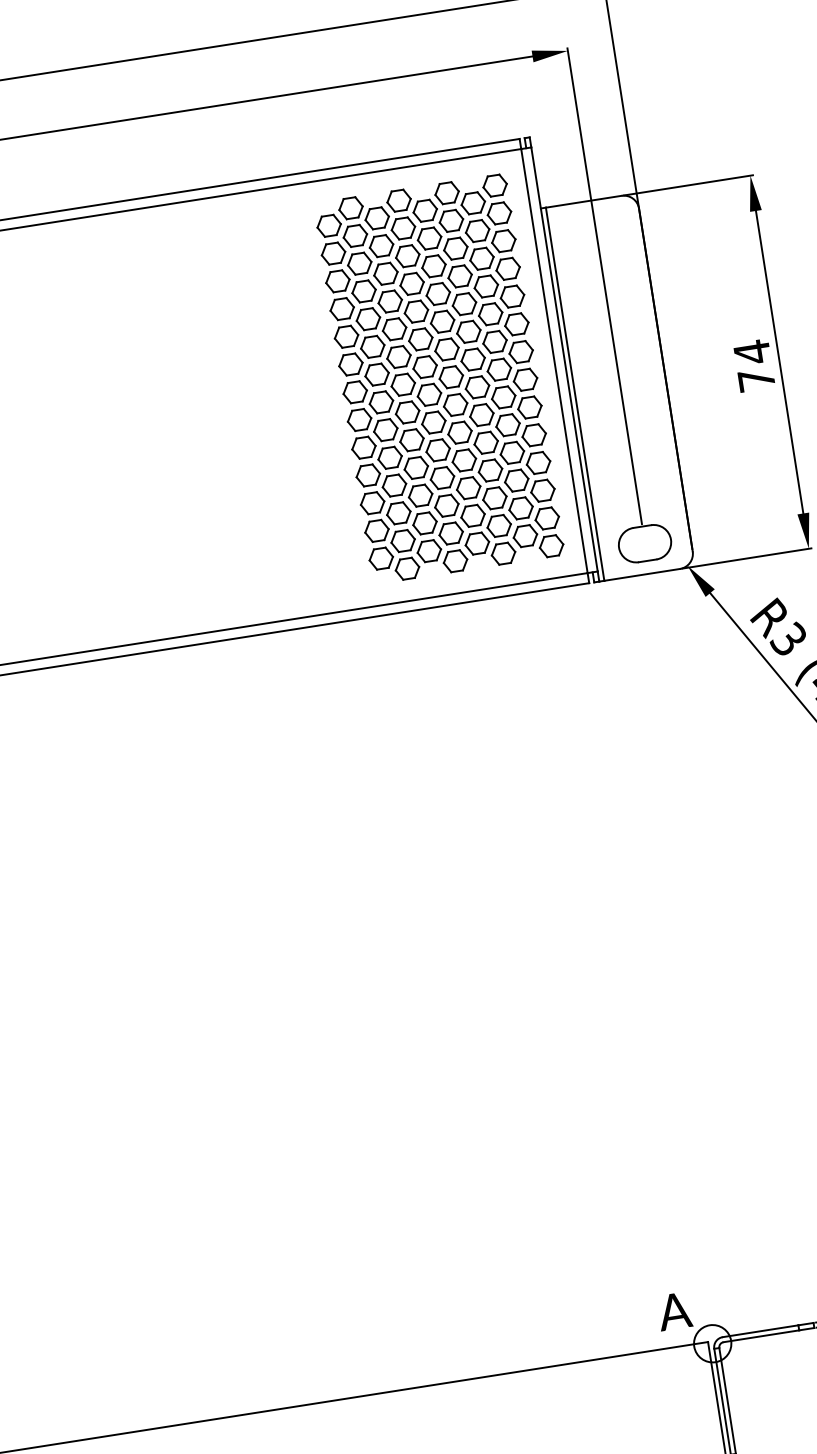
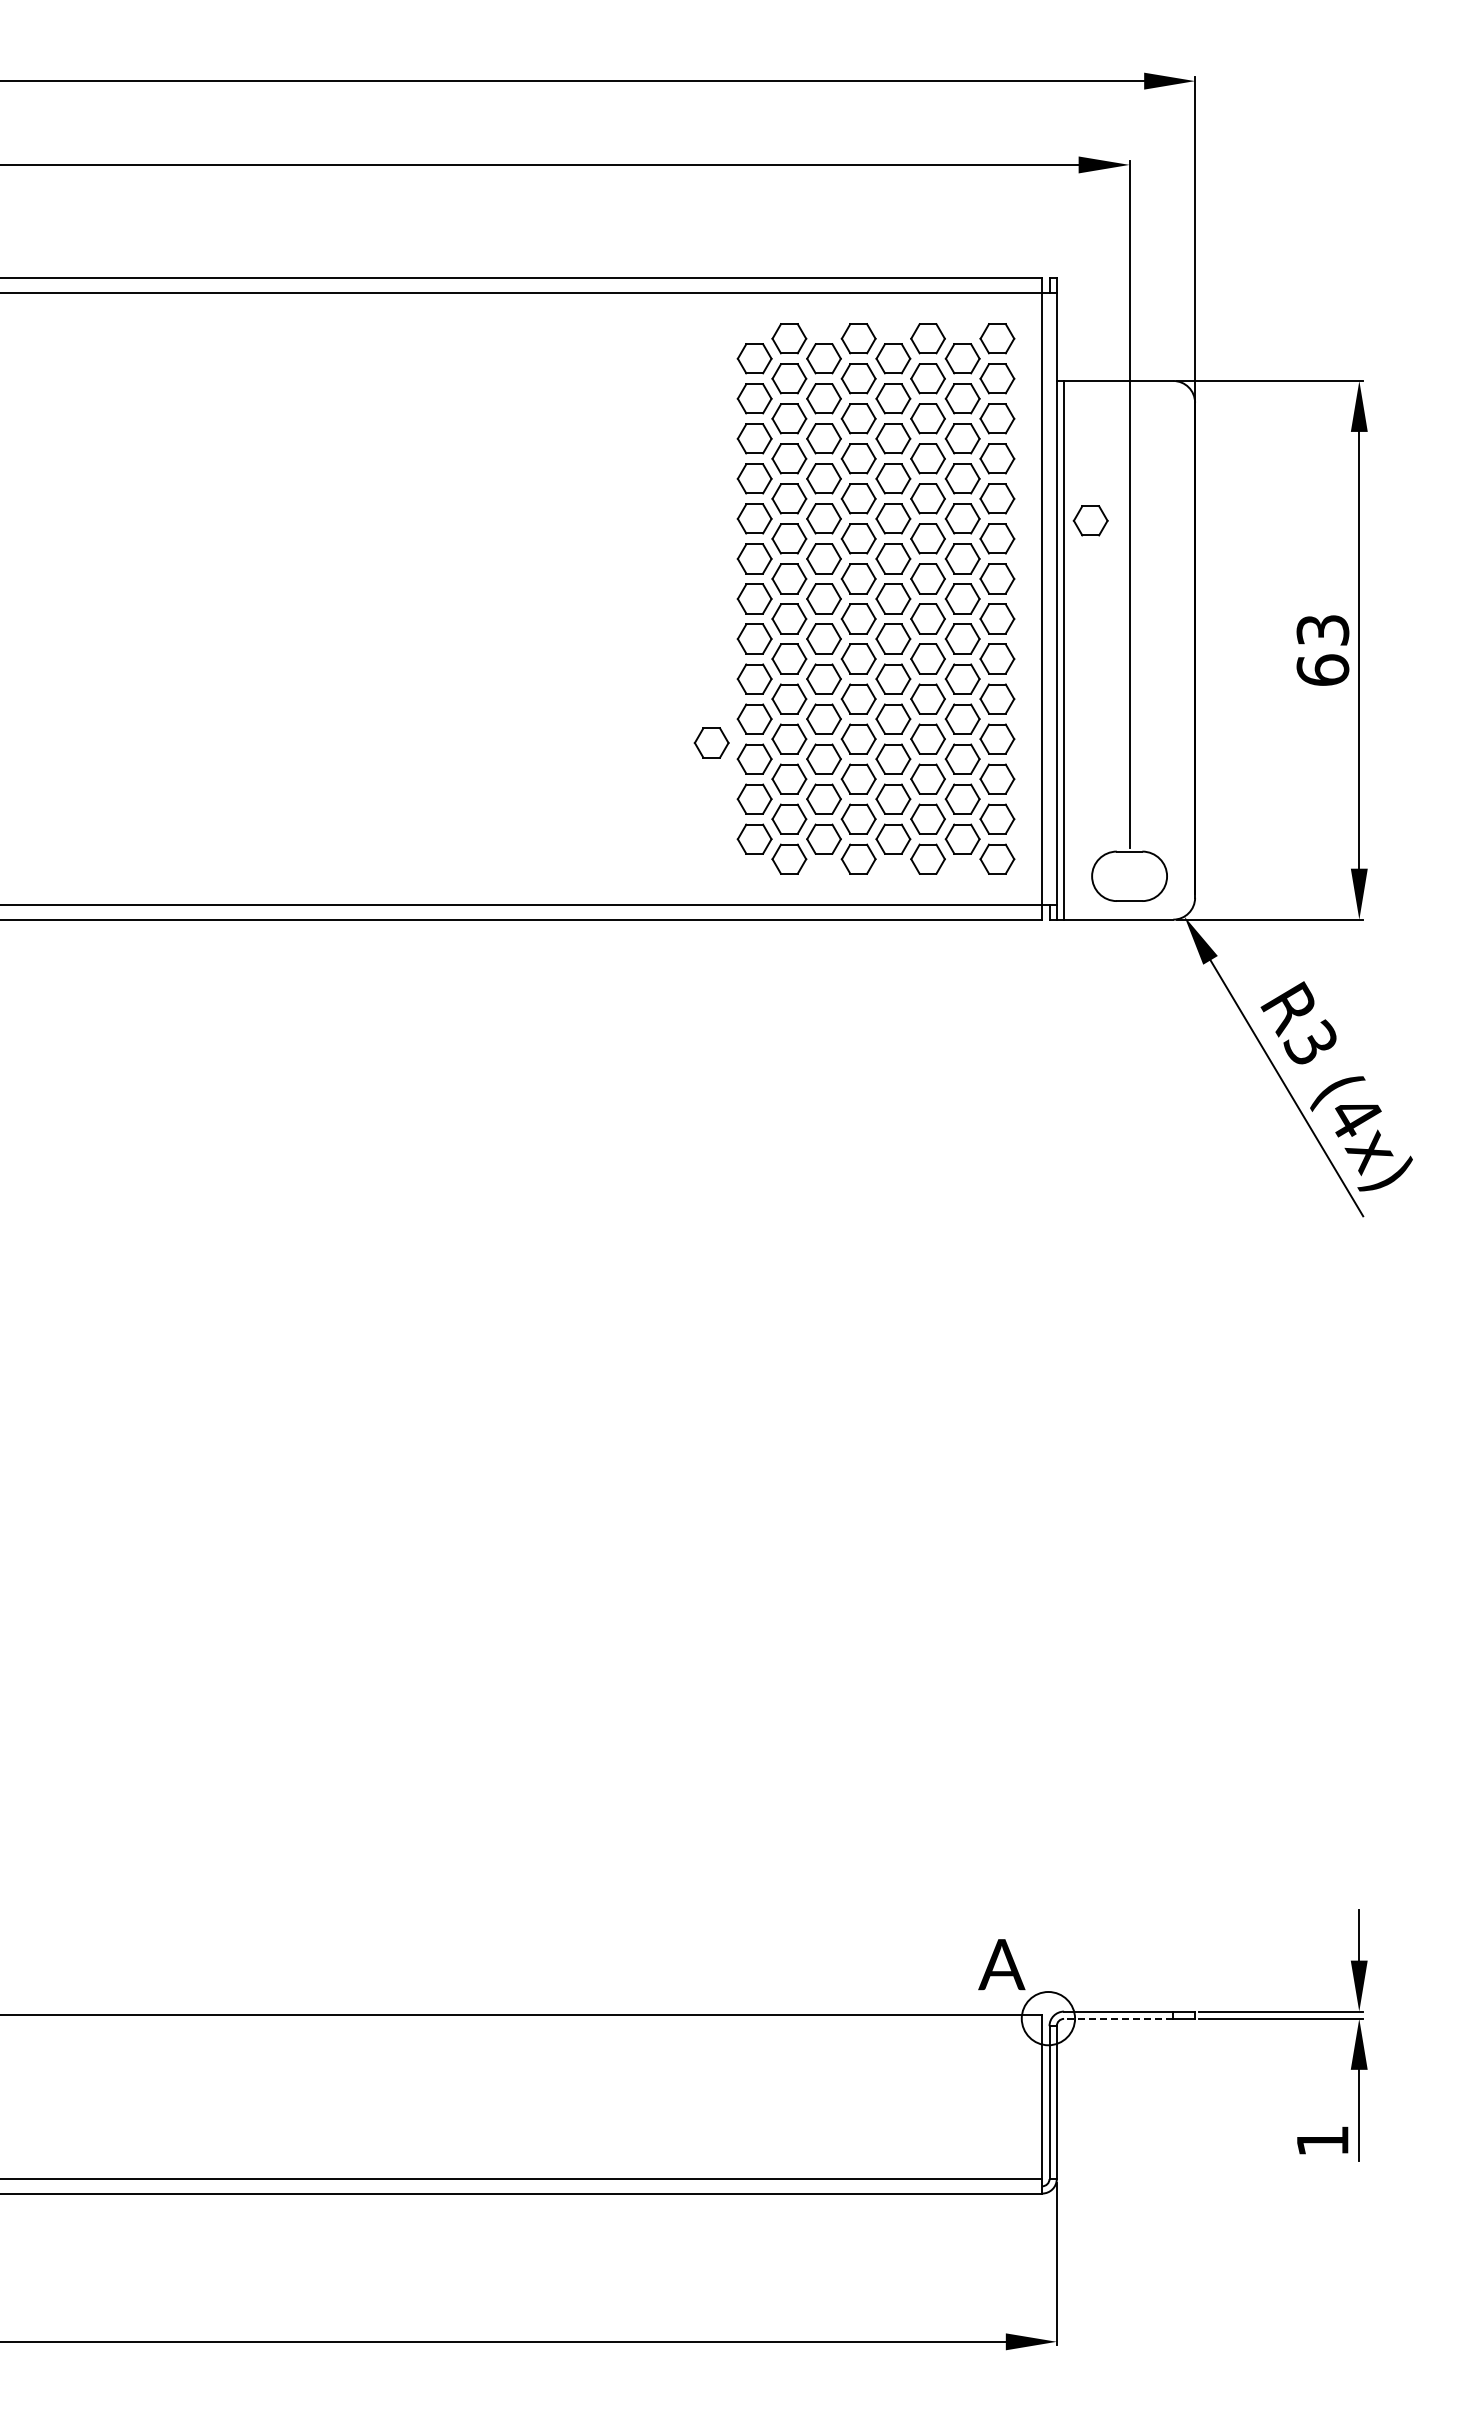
part: (579, 301) -> (1090, 520), added
text: (754, 365) -> (1322, 649), 74 -> 63
part: (340, 496) -> (711, 742), added
line: (761, 1336) -> (1118, 2018), solid -> dashed

